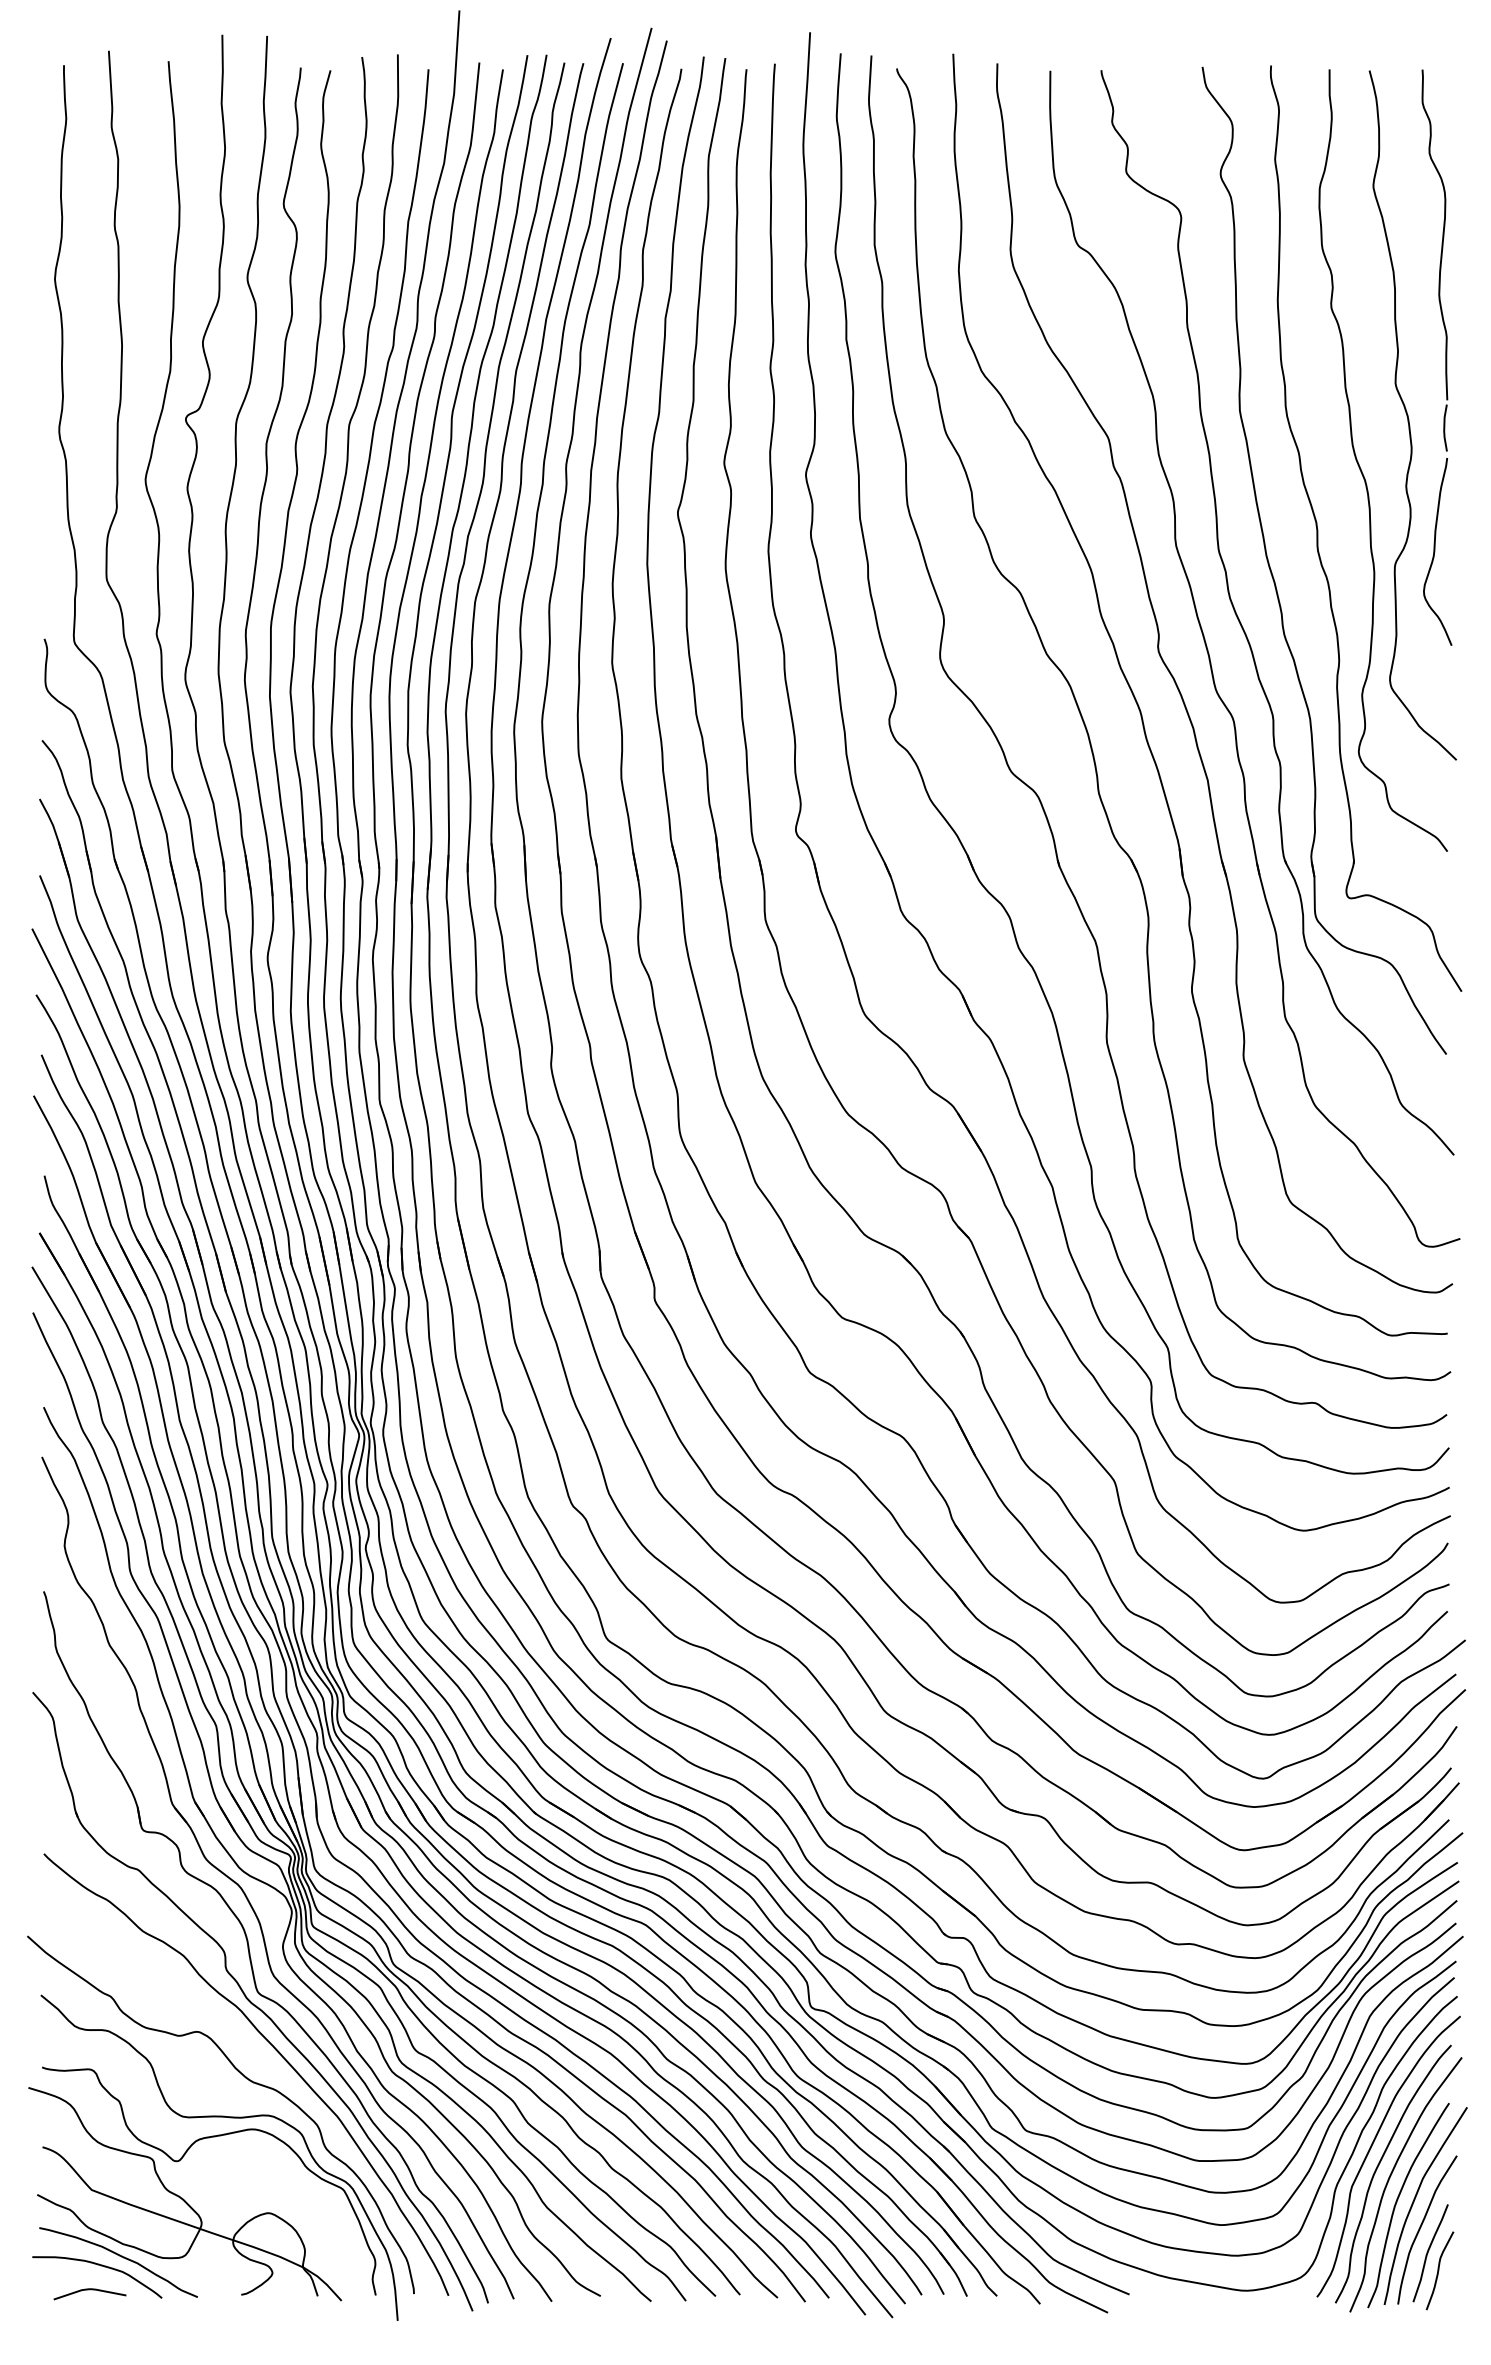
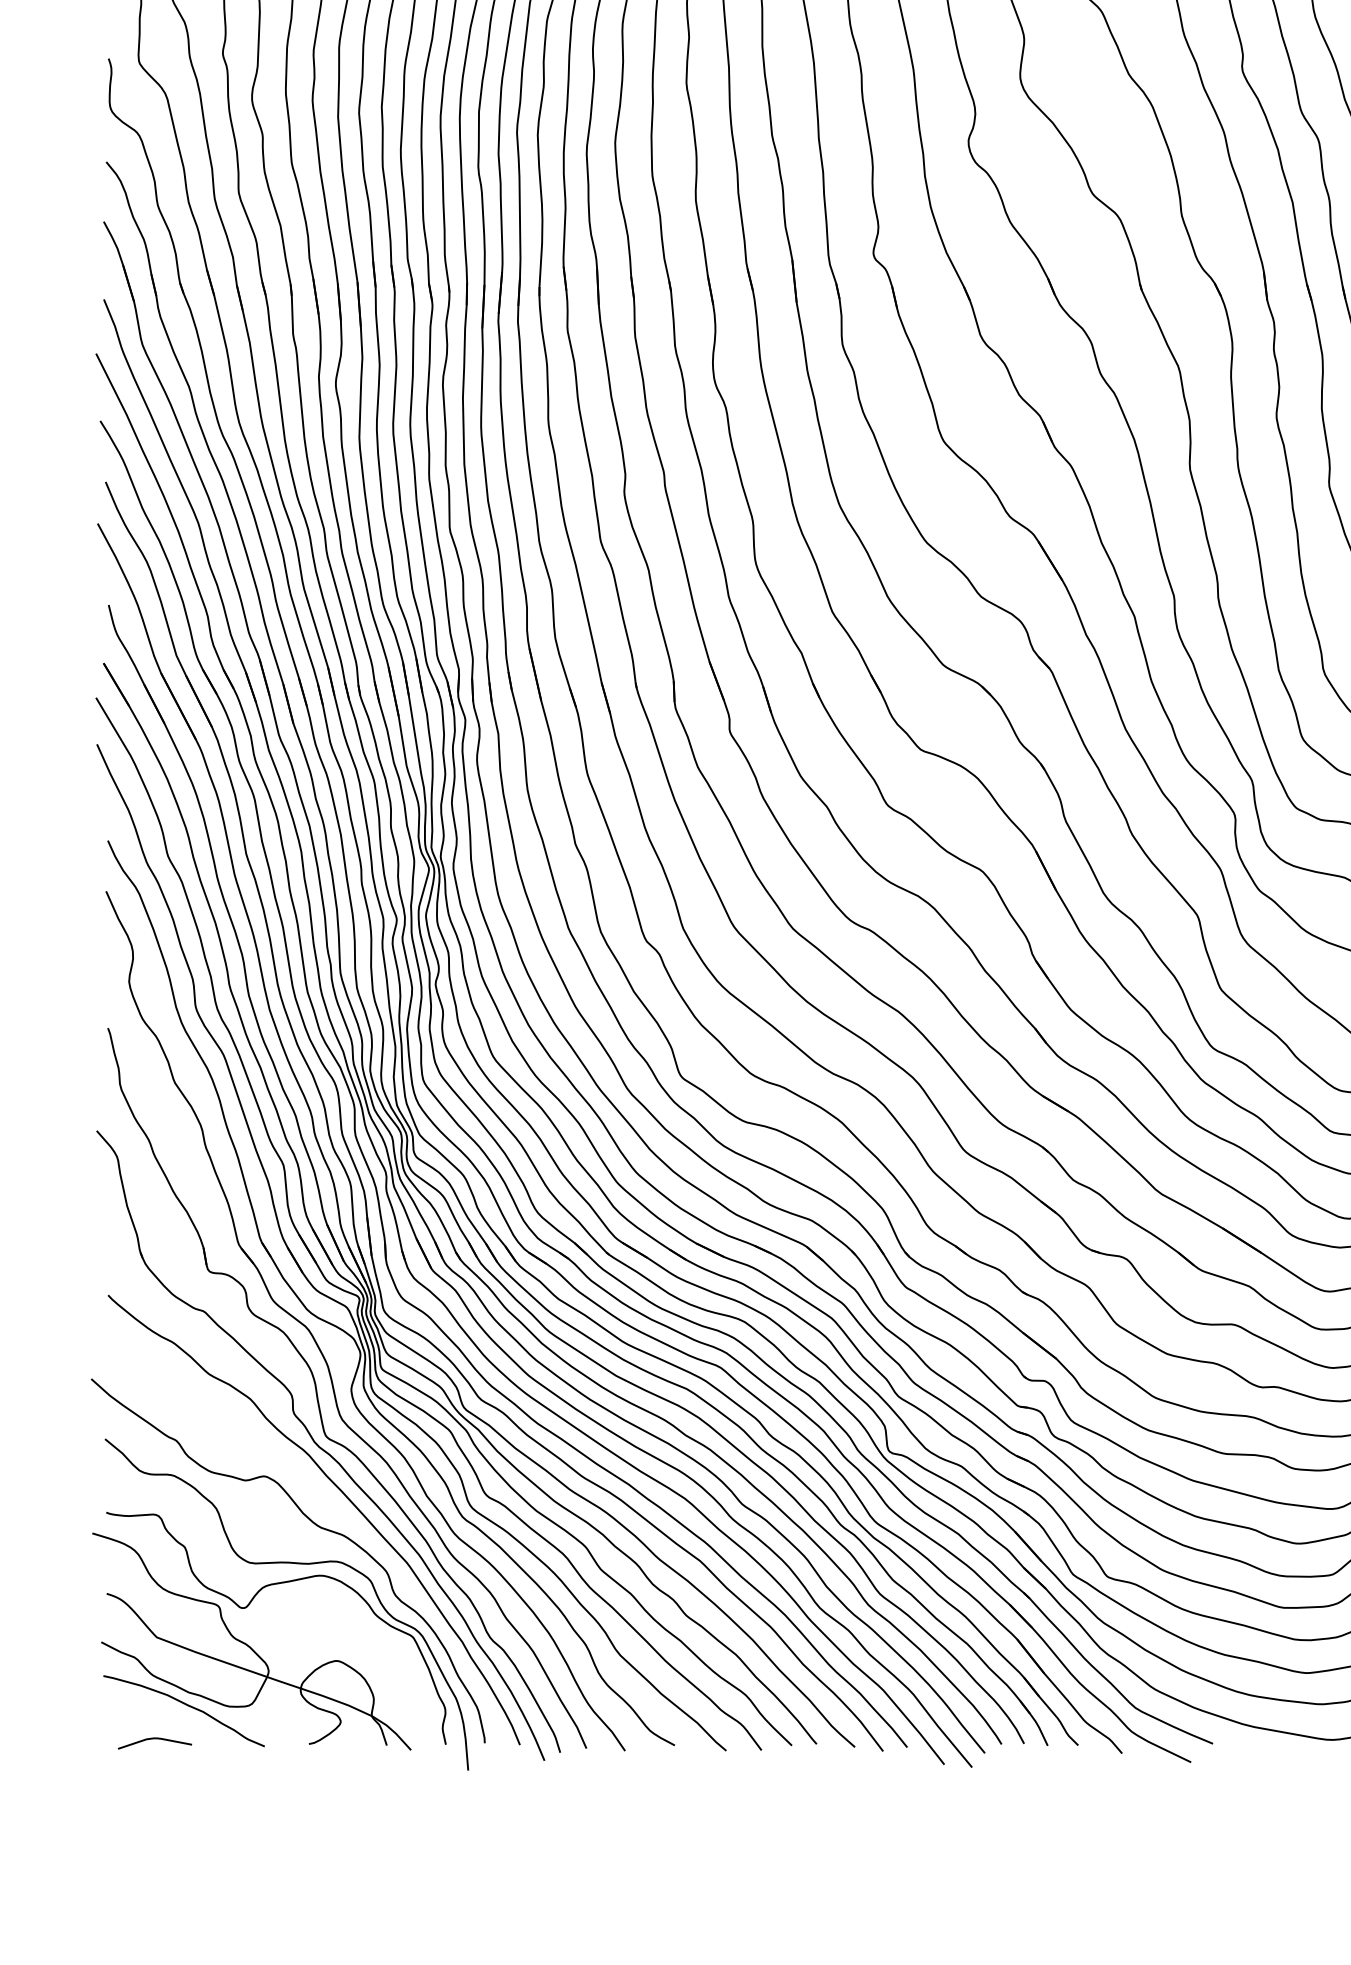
curve: (101, 2266) -> (166, 1715), removed

